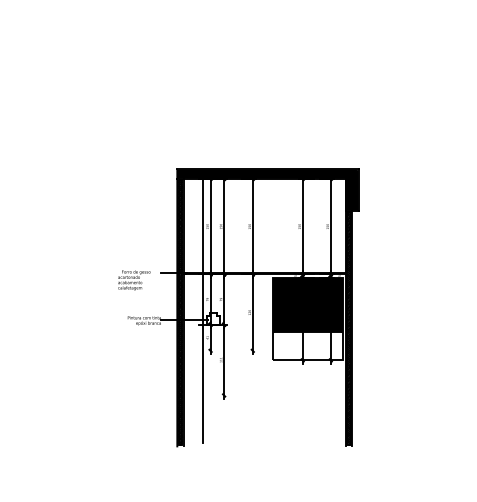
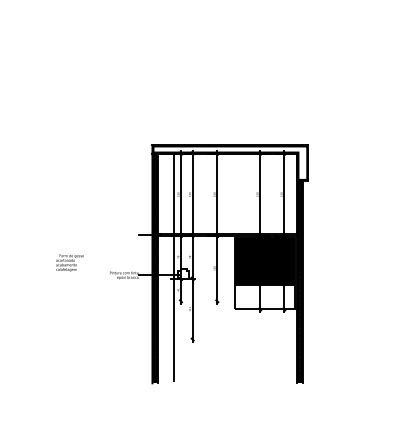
fill: (267, 189) -> (229, 162), removed
text: (134, 280) -> (70, 263), moved

